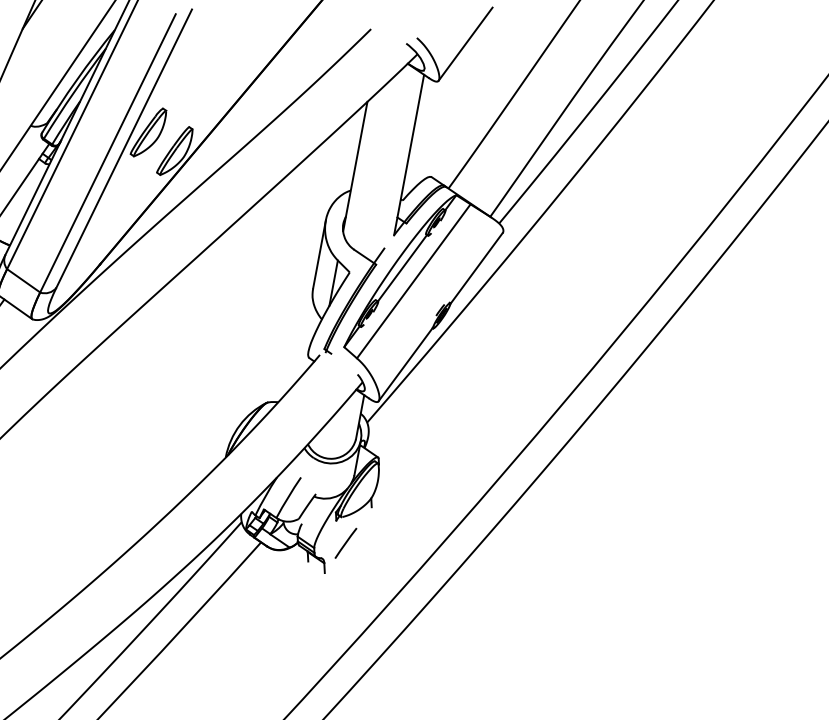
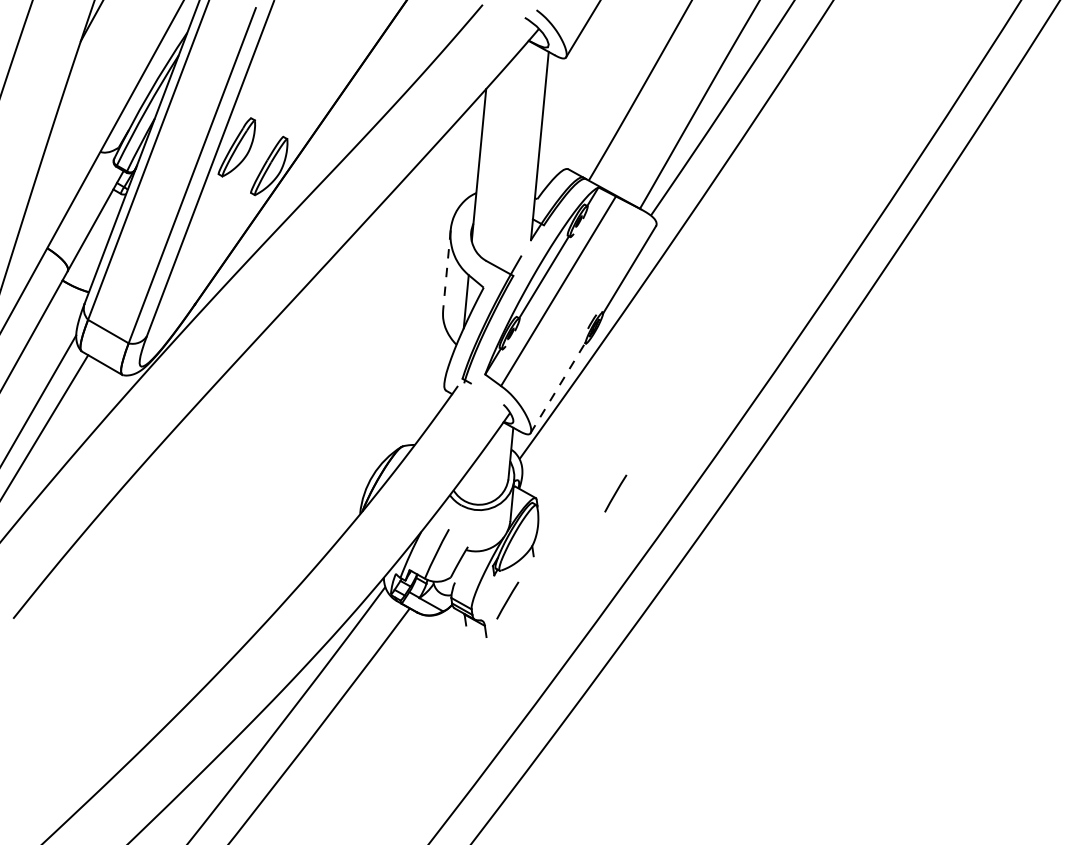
line: (319, 254) -> (446, 270), solid -> dashed
line: (405, 364) -> (557, 388), solid -> dashed
line: (446, 459) -> (615, 493), added

